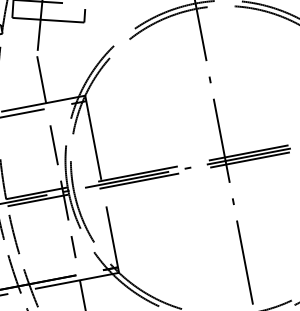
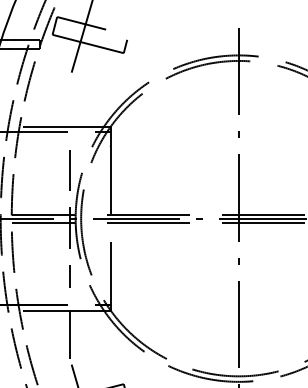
line: (41, 78) -> (70, 101), removed

